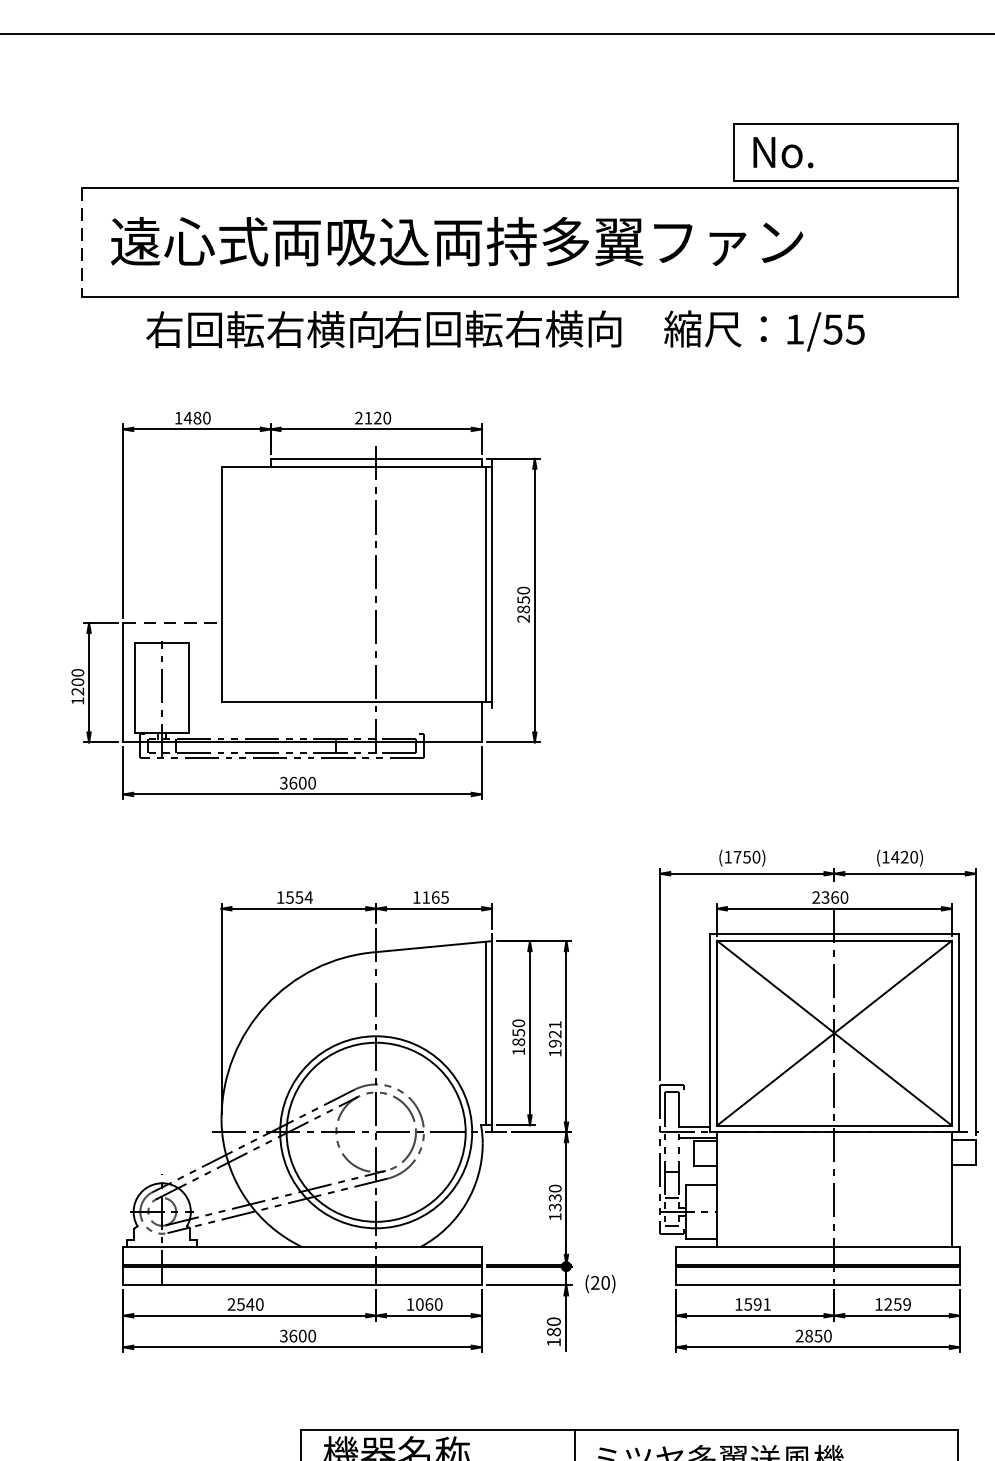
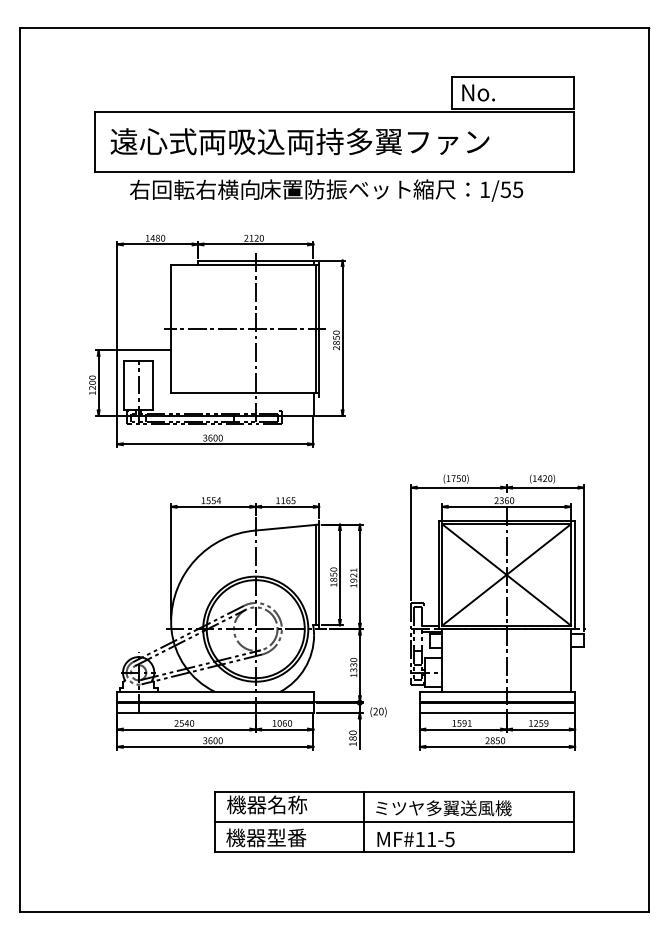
line: (81, 243) -> (94, 142), dashed -> solid
text: (521, 328) -> (335, 189), 右回転右横向 -> 床置防振ベット
line: (355, 584) -> (244, 329), added
line: (172, 623) -> (144, 350), dashed -> solid

